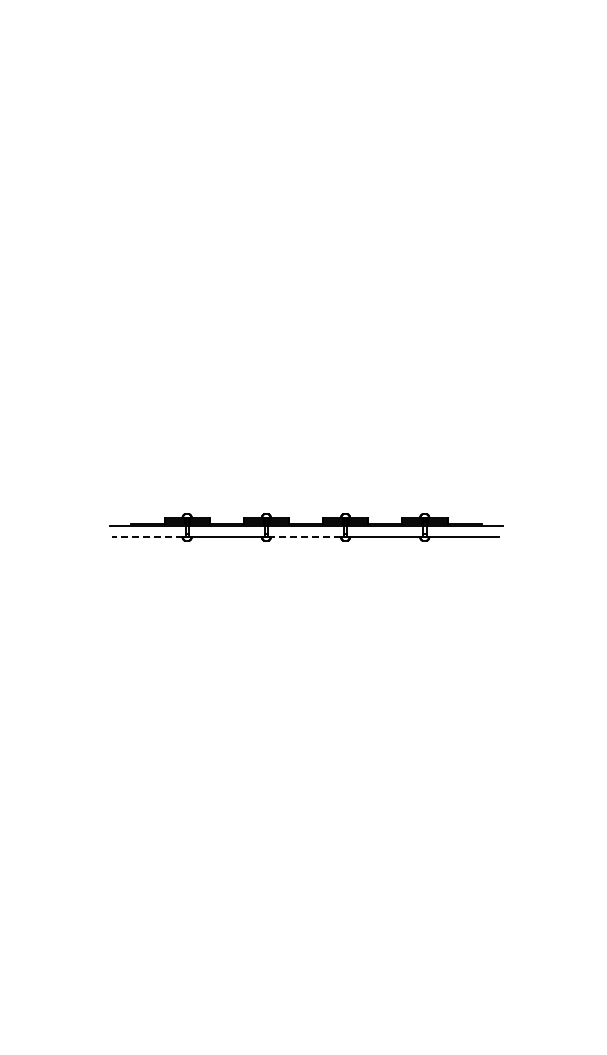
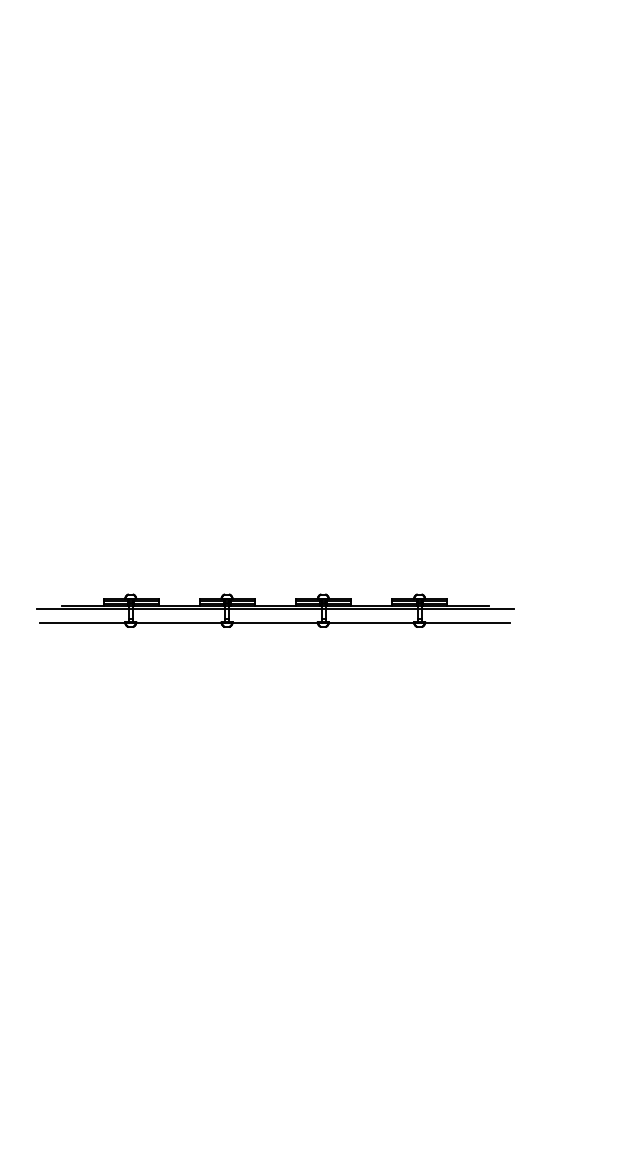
line: (147, 537) -> (82, 622), dashed -> solid
line: (305, 537) -> (274, 622), dashed -> solid

